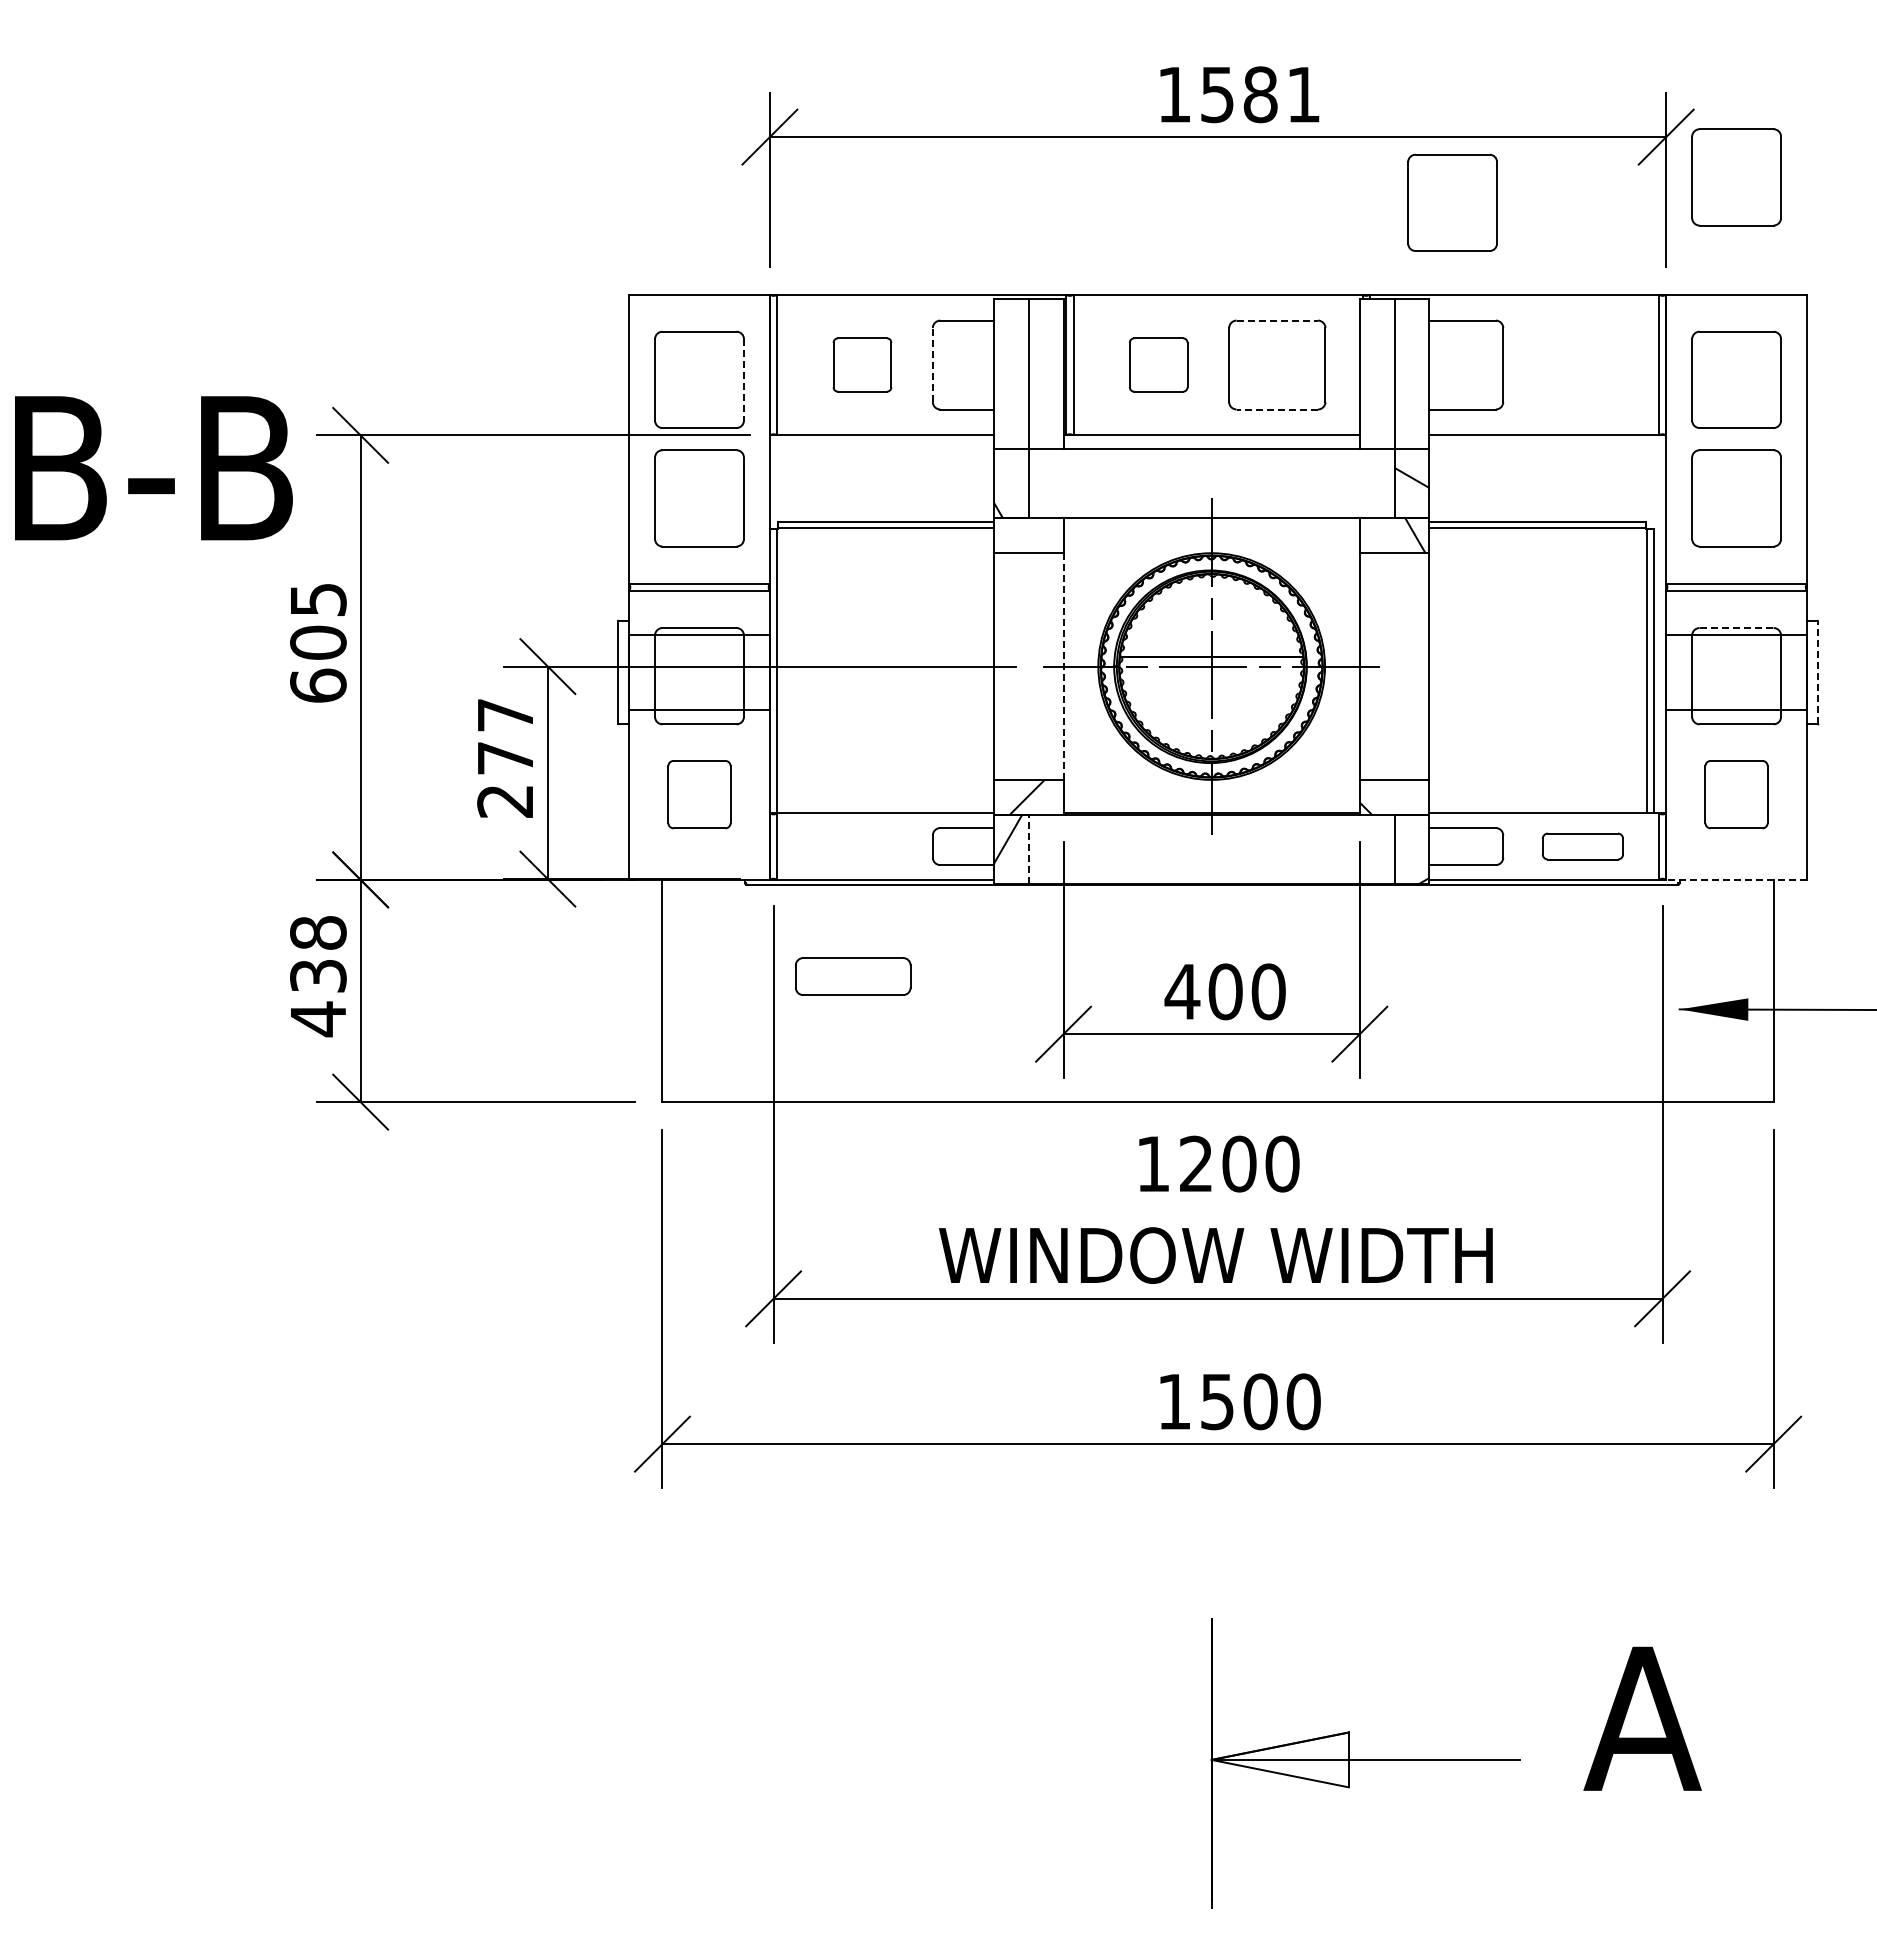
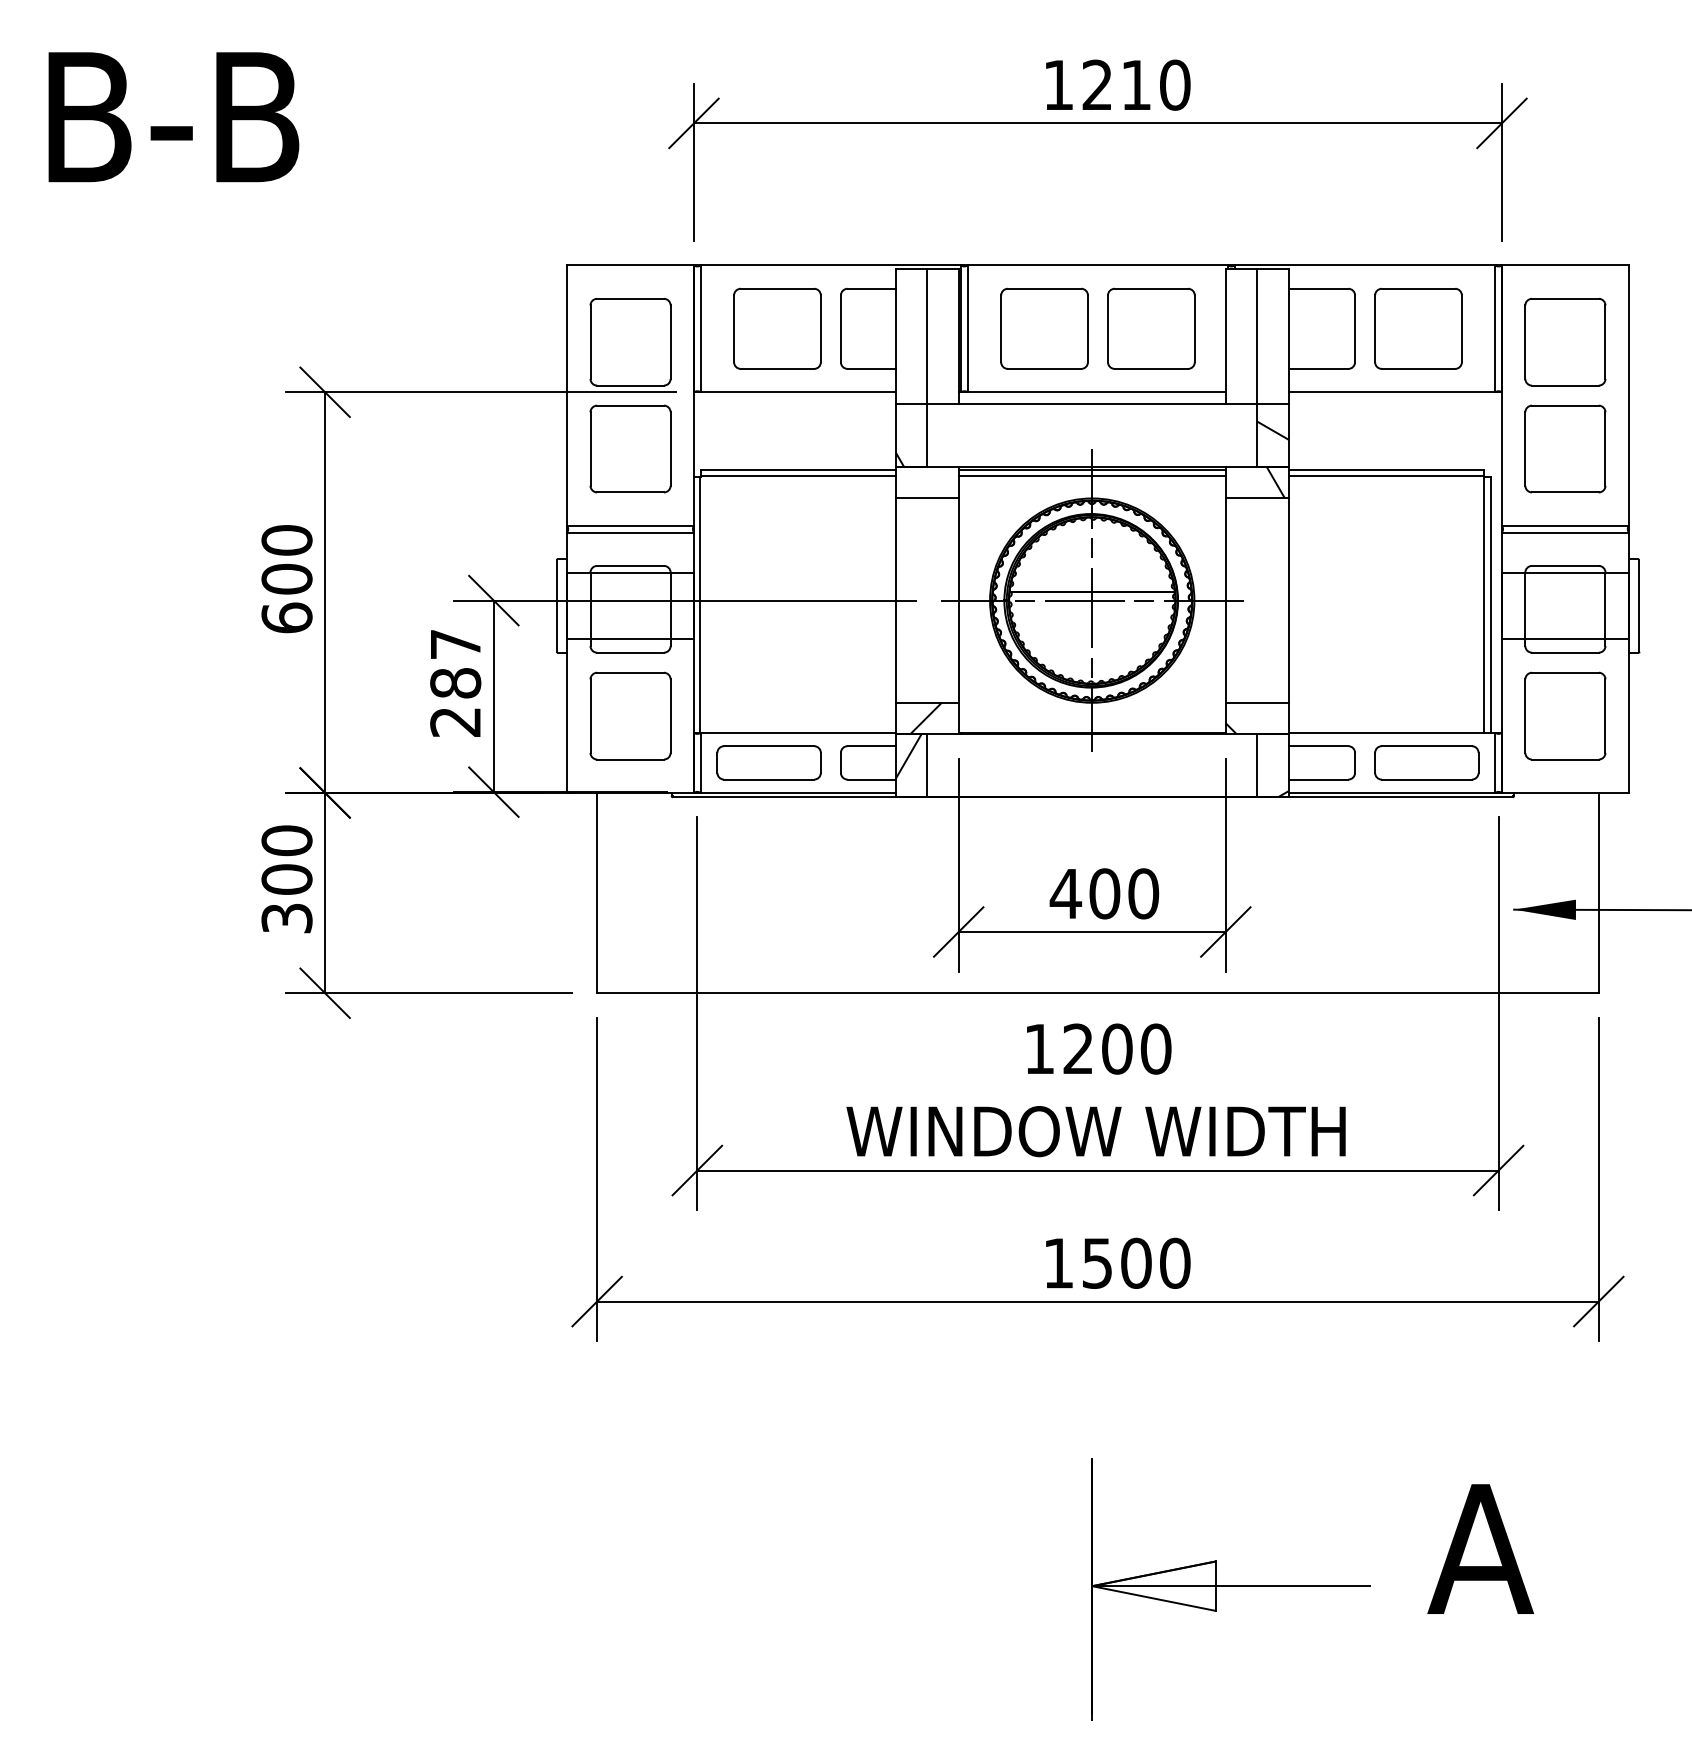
text: (1260, 94) -> (1136, 84), 1581 -> 1210
part: (1736, 177) -> (1565, 159), removed
part: (1452, 202) -> (1309, 182), removed
line: (1277, 320) -> (1151, 288), dashed -> solid
part: (862, 364) -> (777, 328), size x1.67
line: (932, 364) -> (840, 328), dashed -> solid
part: (1158, 364) -> (1044, 328), size x1.67
part: (1573, 364) -> (1418, 328), added
line: (743, 379) -> (670, 341), dashed -> solid
line: (1277, 409) -> (1151, 368), dashed -> solid
text: (153, 468) -> (173, 117), moved
line: (1211, 521) -> (1092, 469), added
line: (1211, 528) -> (1092, 476), added
text: (318, 599) -> (287, 540), 605 -> 600
line: (1737, 628) -> (1566, 566), dashed -> solid
line: (1063, 667) -> (958, 601), dashed -> solid
line: (1818, 671) -> (1639, 605), dashed -> solid
text: (505, 758) -> (455, 683), 277 -> 287
part: (699, 794) -> (630, 715), size x1.43
part: (1736, 794) -> (1565, 715), size x1.43
part: (1582, 846) -> (1426, 762), size x1.43
line: (1028, 849) -> (927, 765), dashed -> solid
line: (1736, 879) -> (1565, 792), dashed -> solid
text: (318, 976) -> (287, 880), 438 -> 300
part: (853, 976) -> (769, 762), moved

